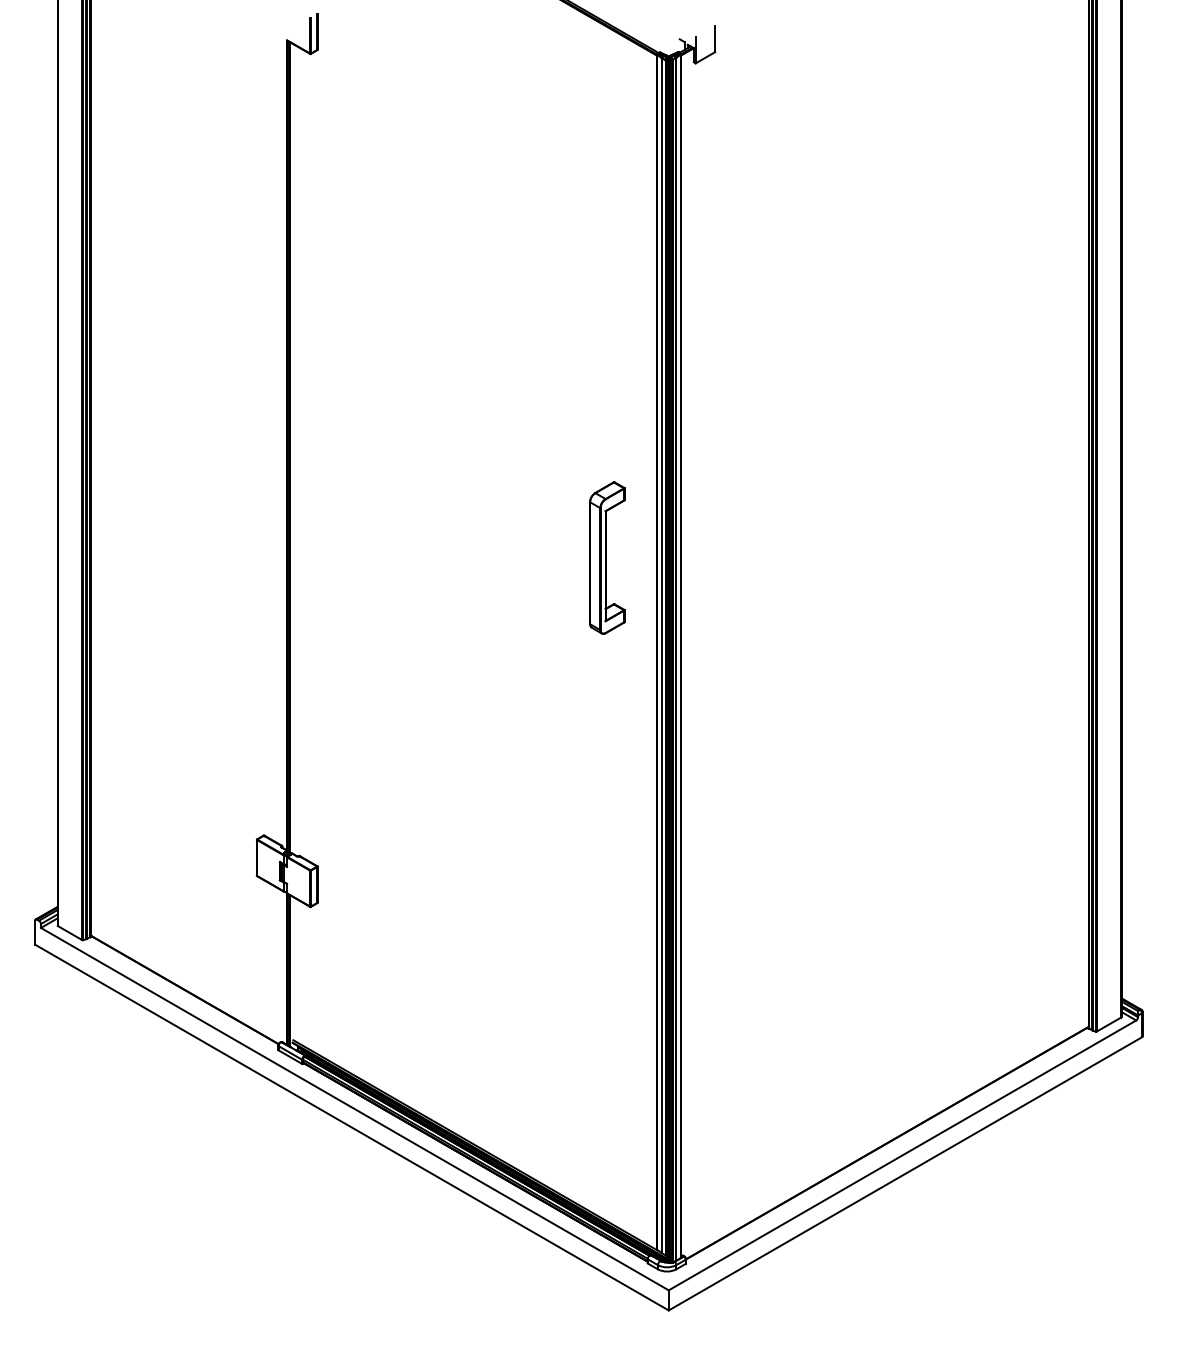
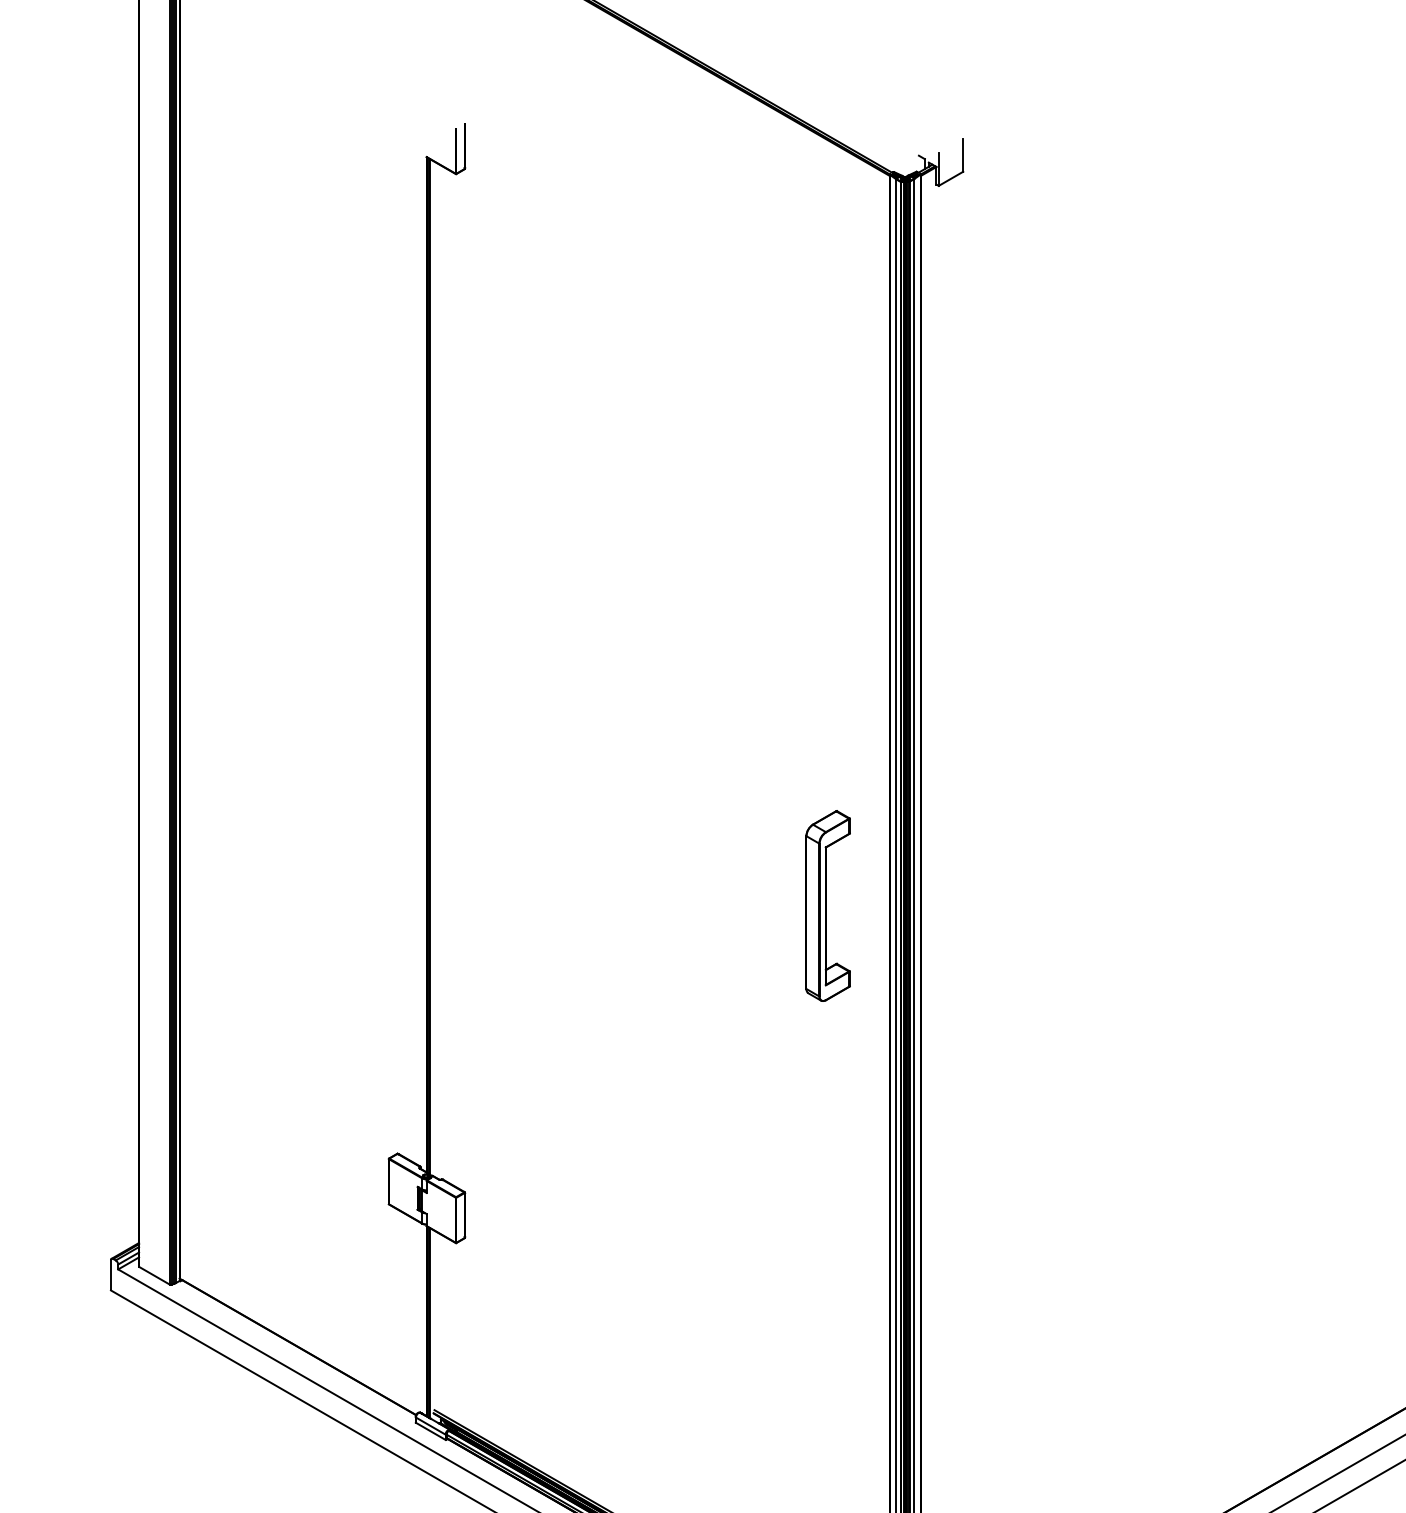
part: (607, 557) -> (828, 905), moved

